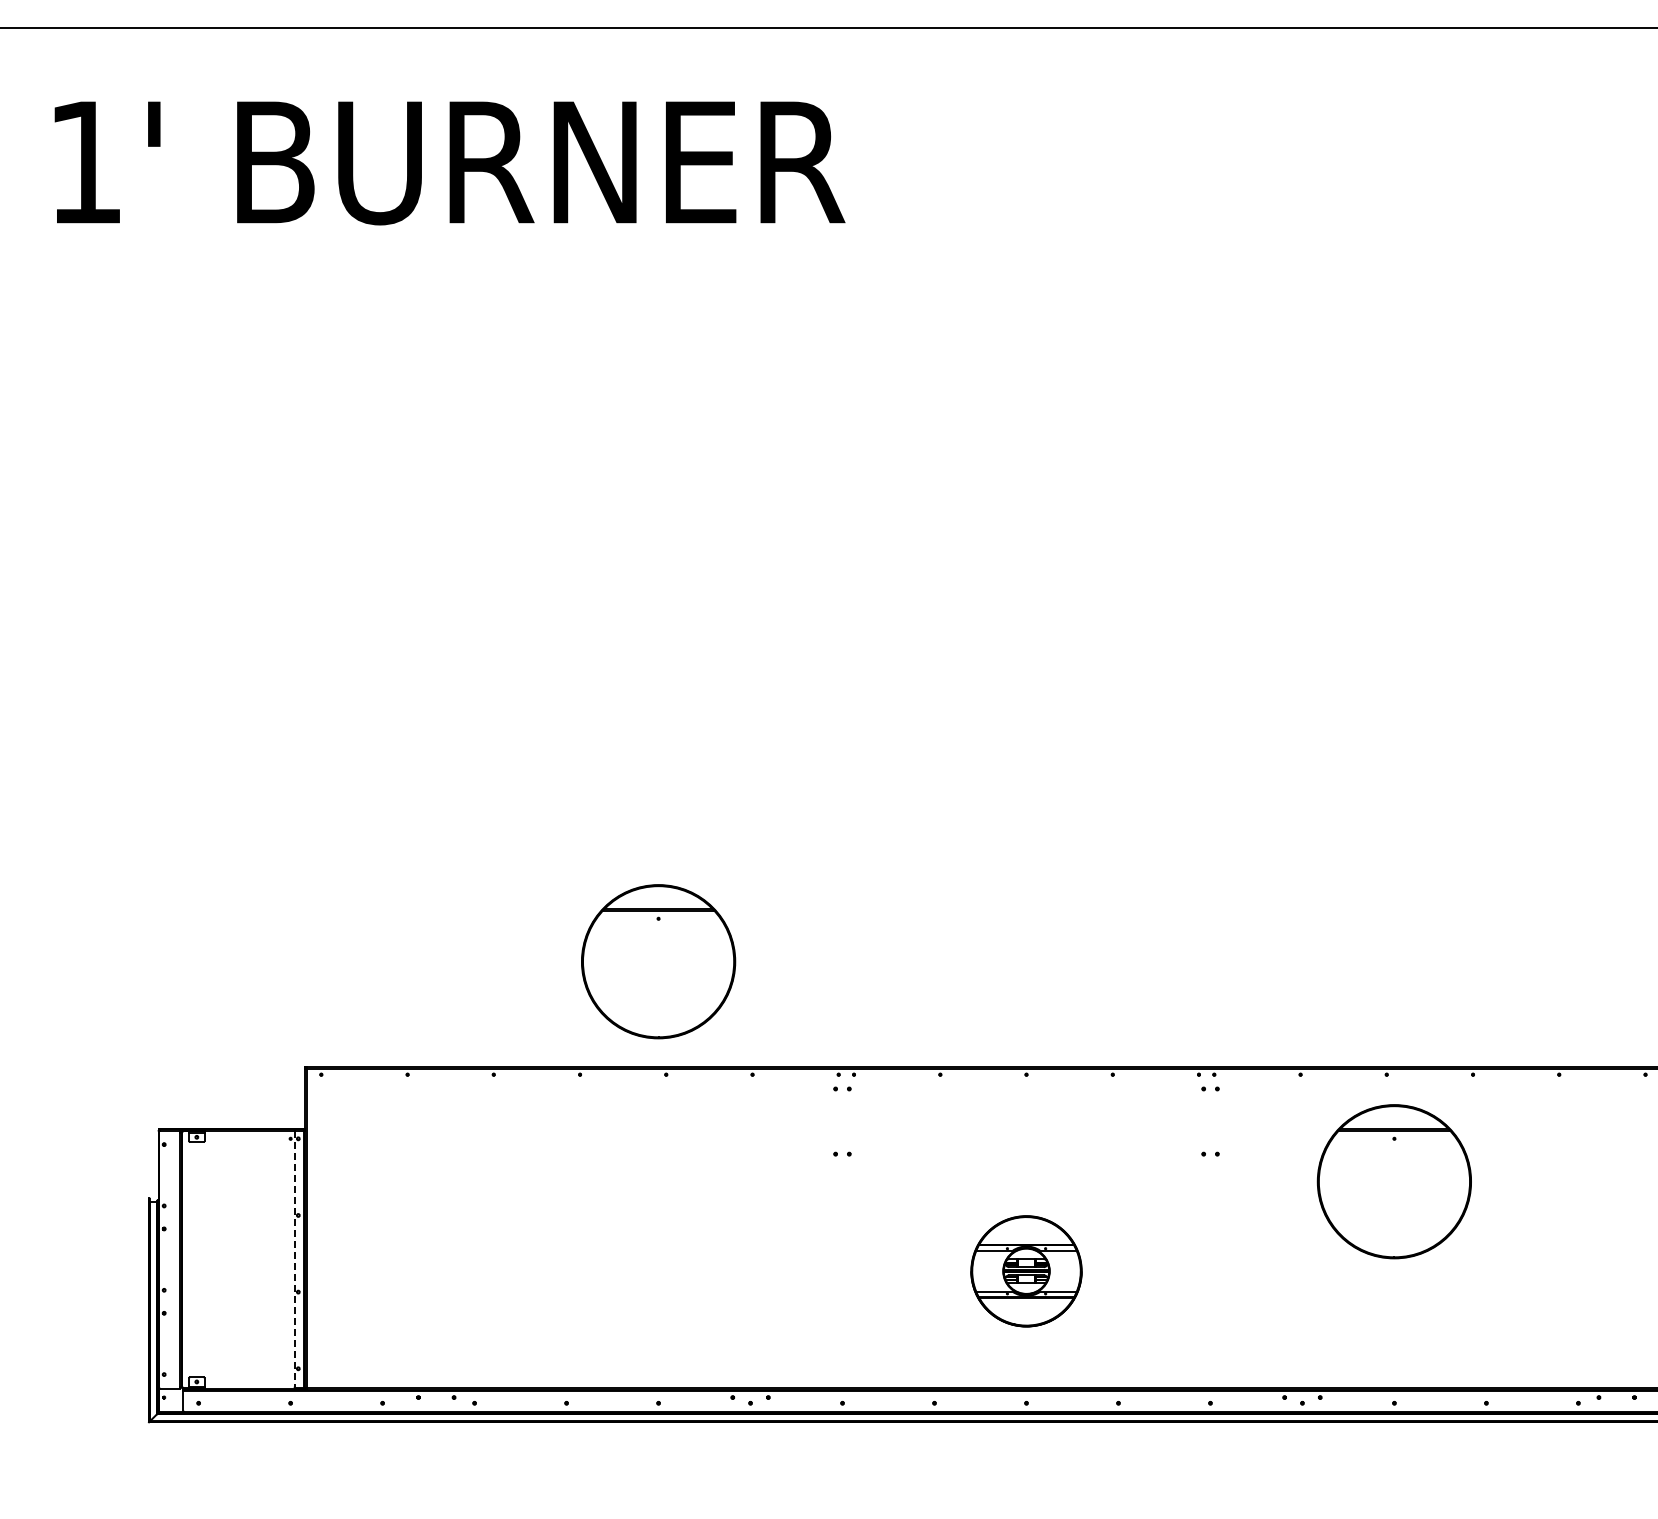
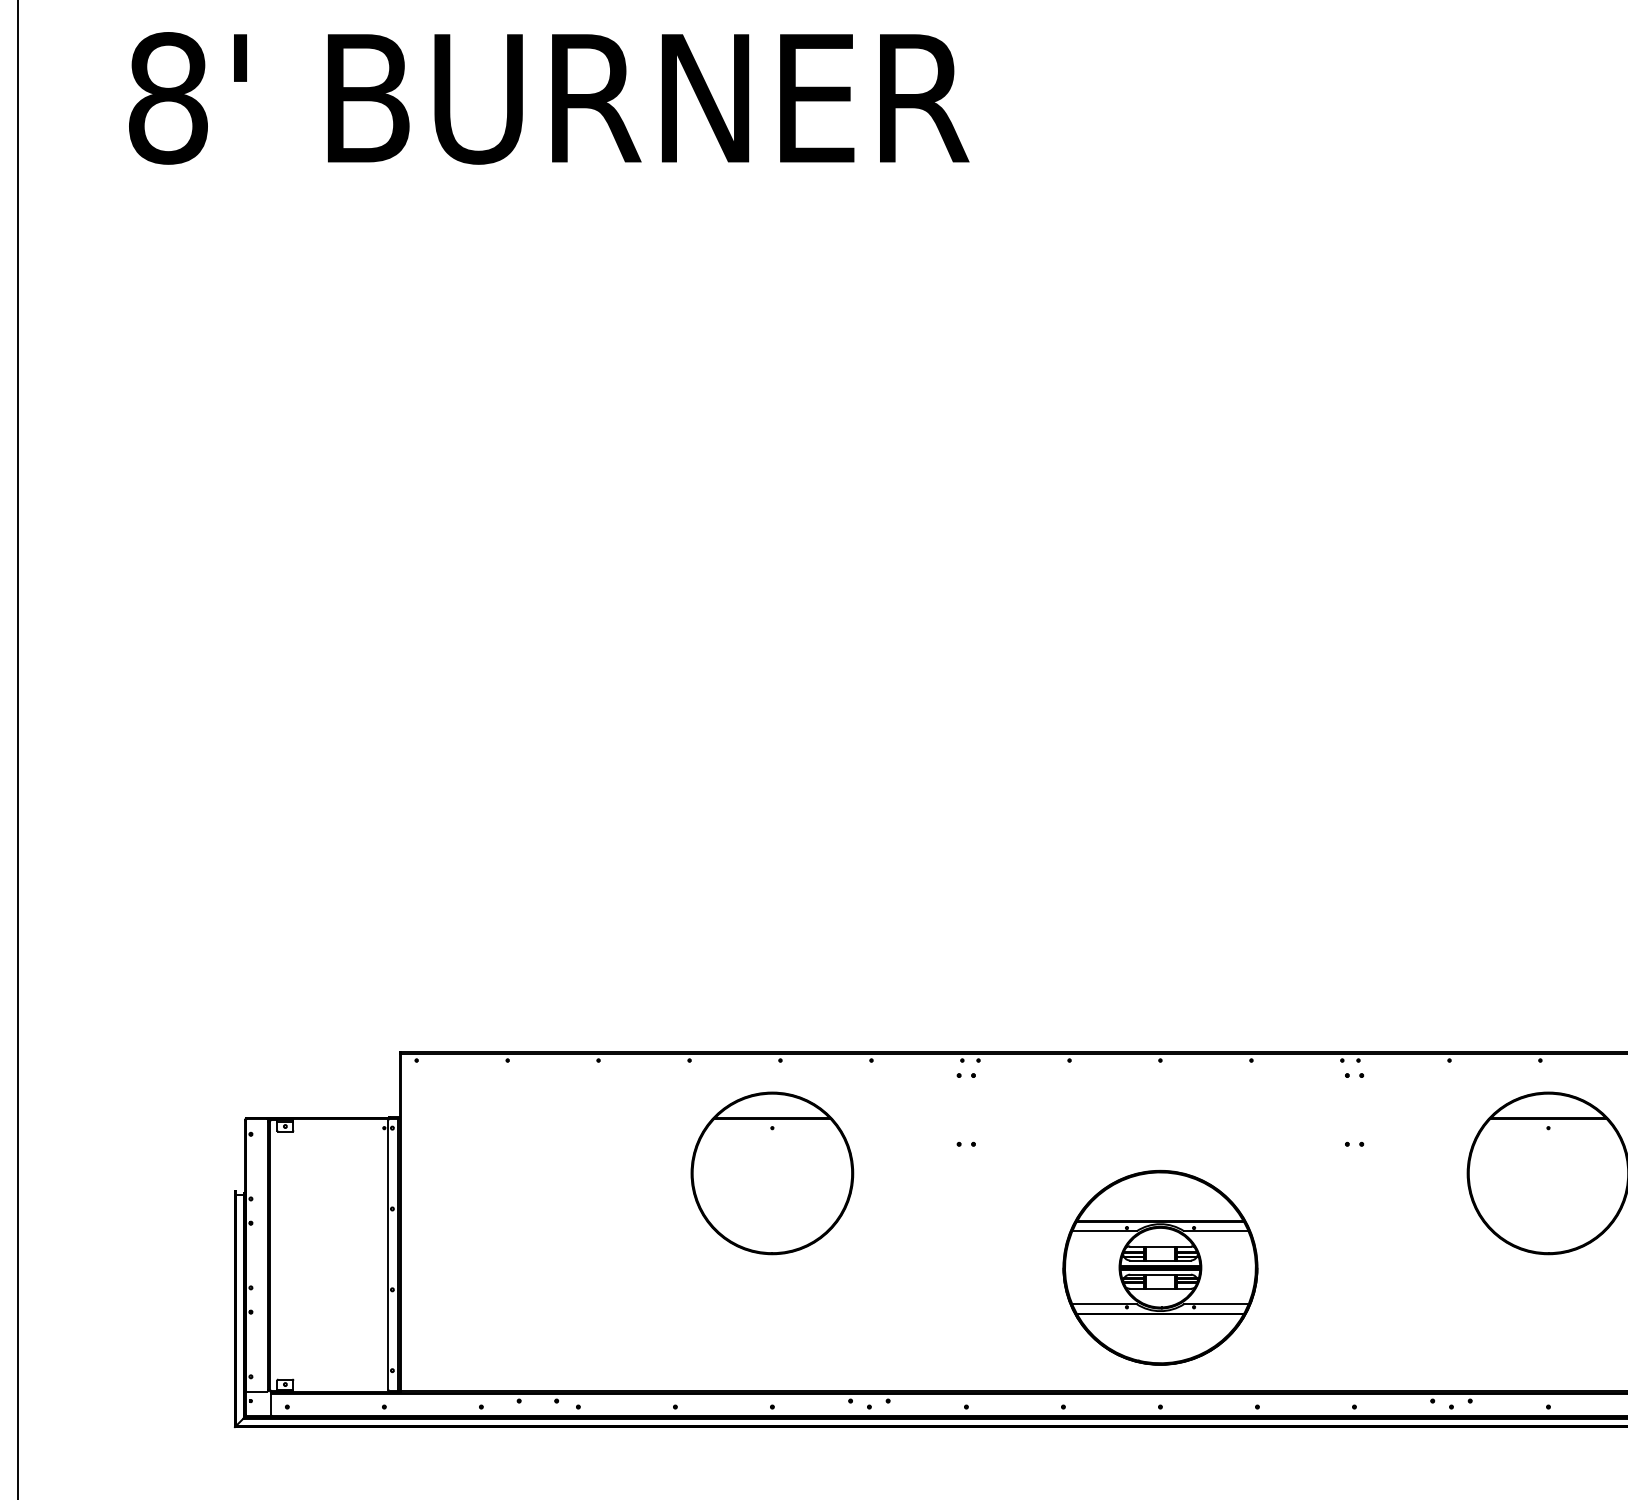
text: (85, 162) -> (167, 98), 1' -> 8'
part: (658, 961) -> (772, 1173), moved
line: (294, 1259) -> (388, 1255), dashed -> solid
part: (1026, 1271) -> (1160, 1268), size x1.67

